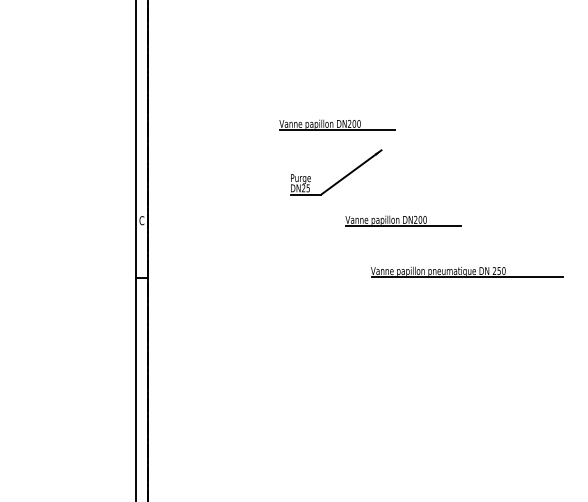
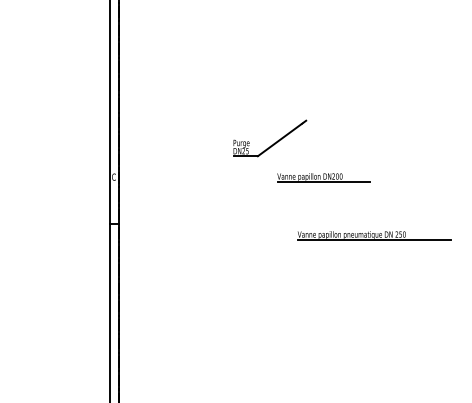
part: (337, 125) -> (270, 100), removed
part: (466, 272) -> (374, 235), moved

